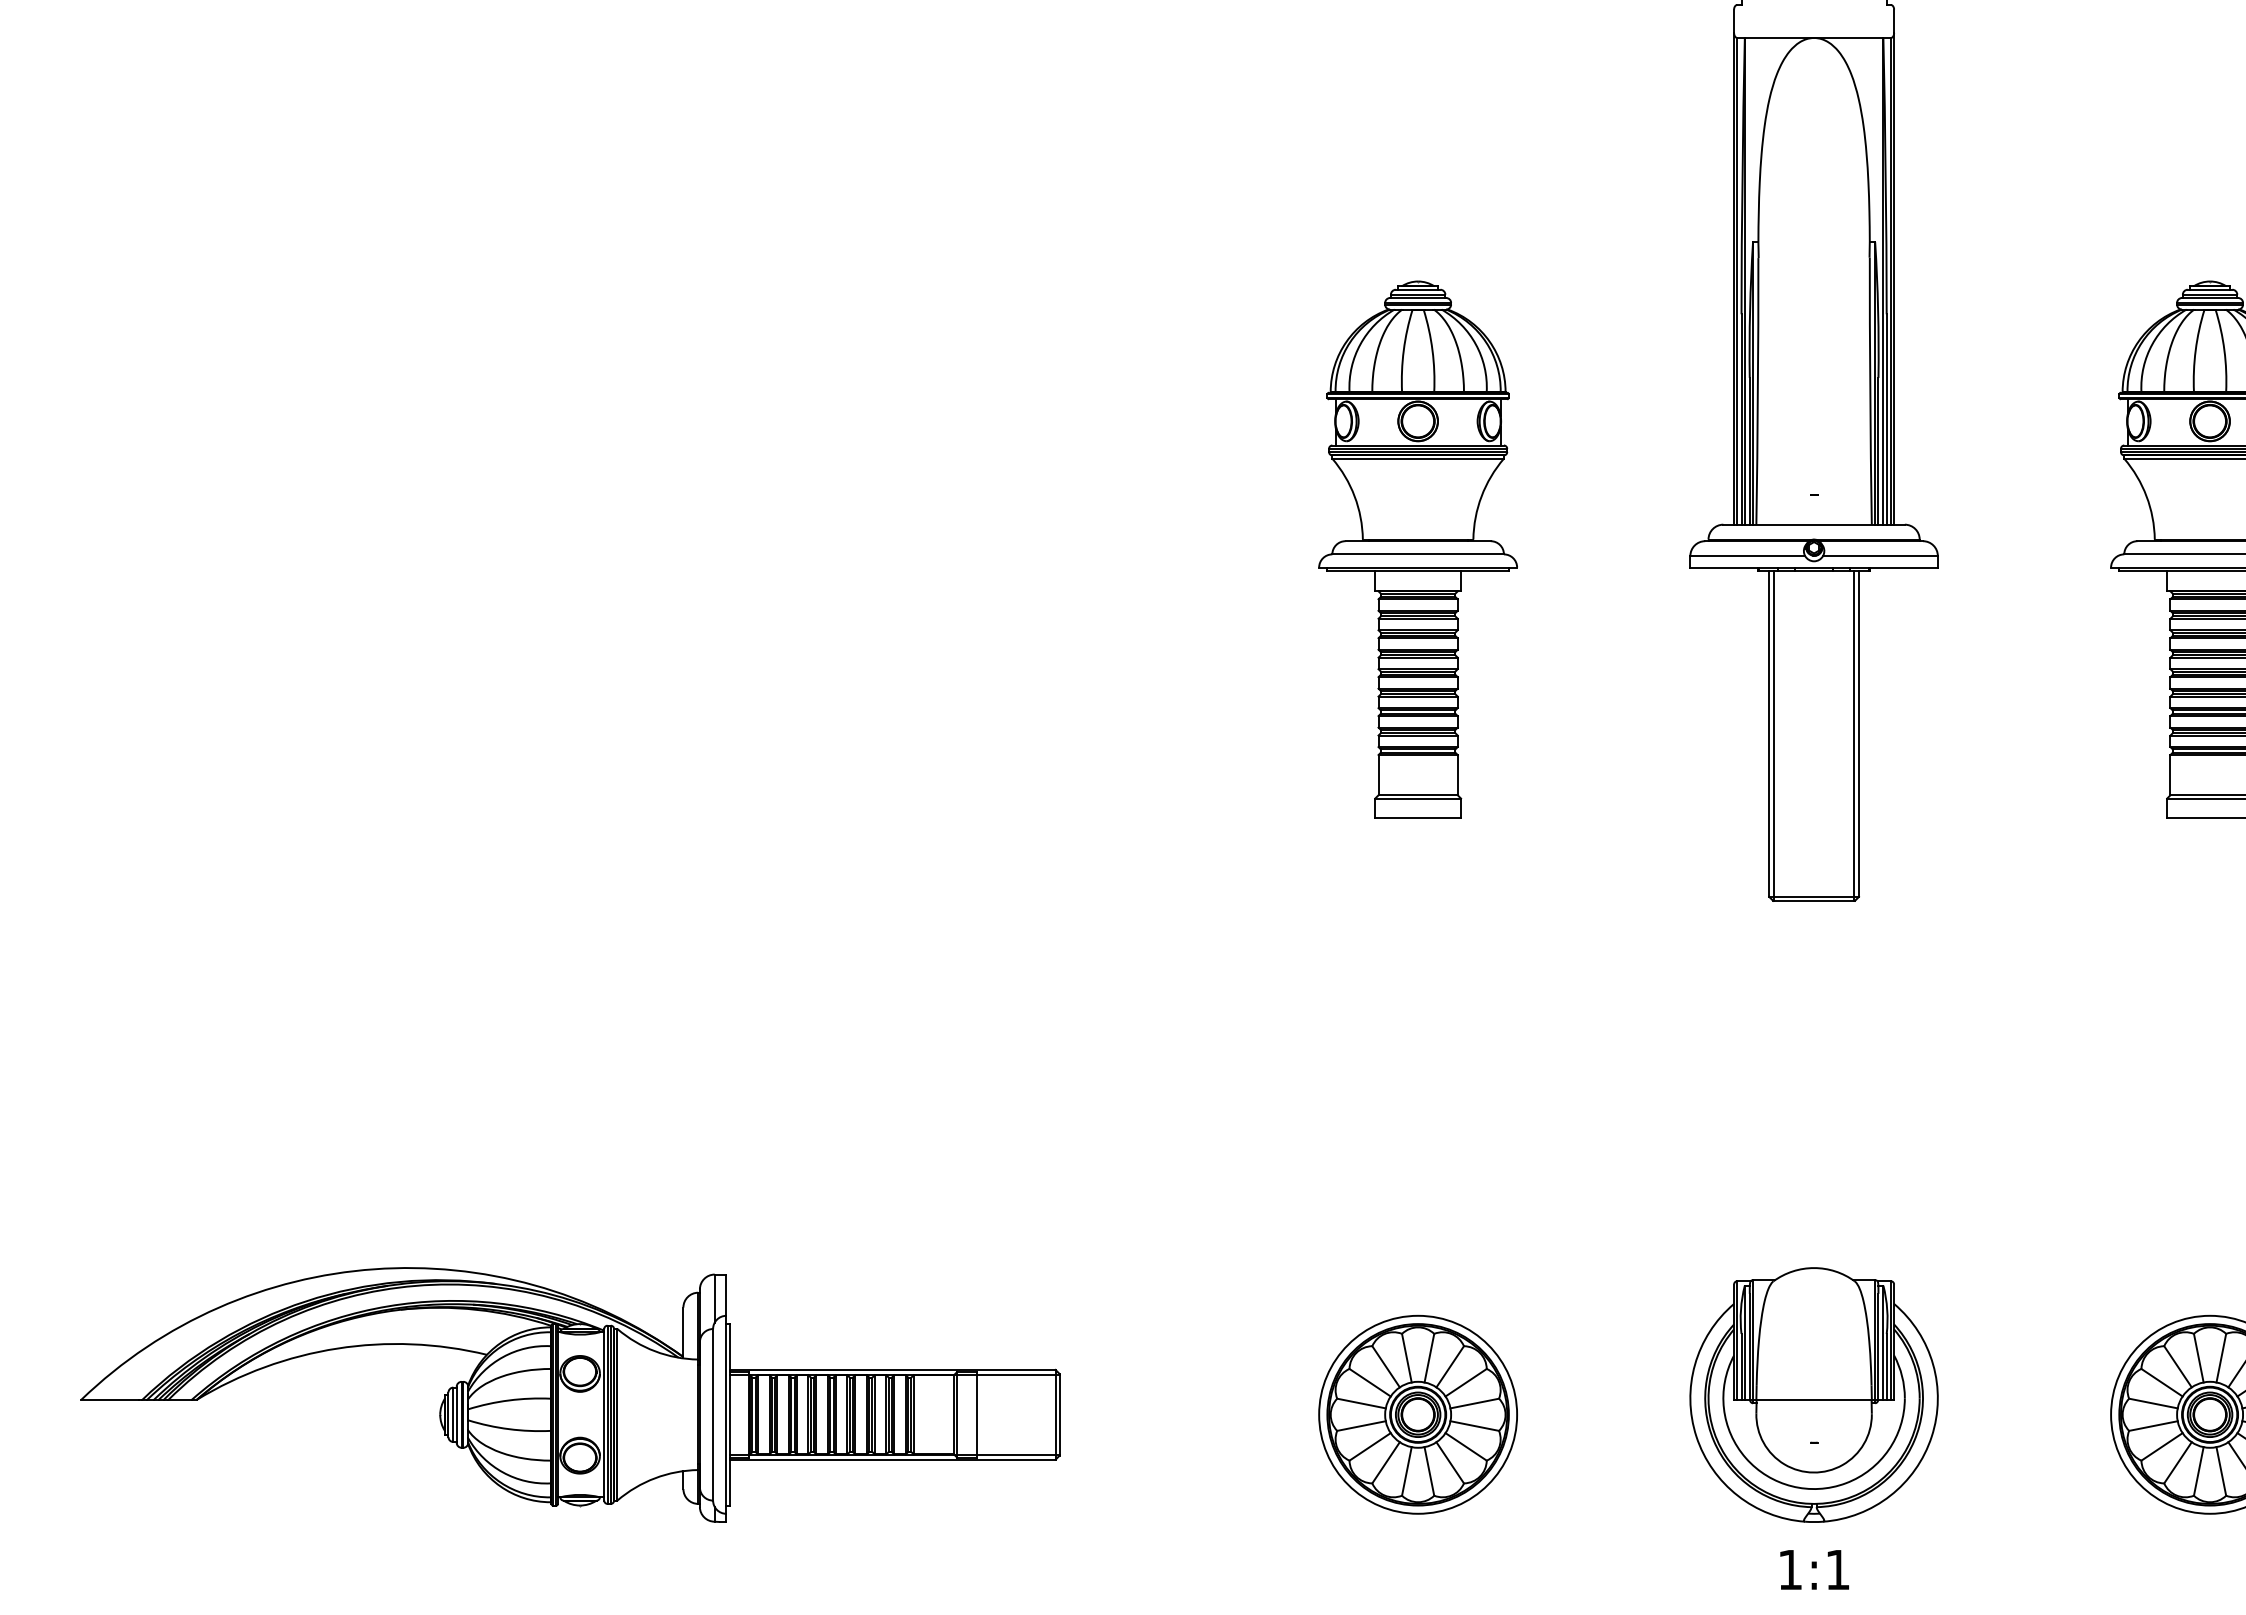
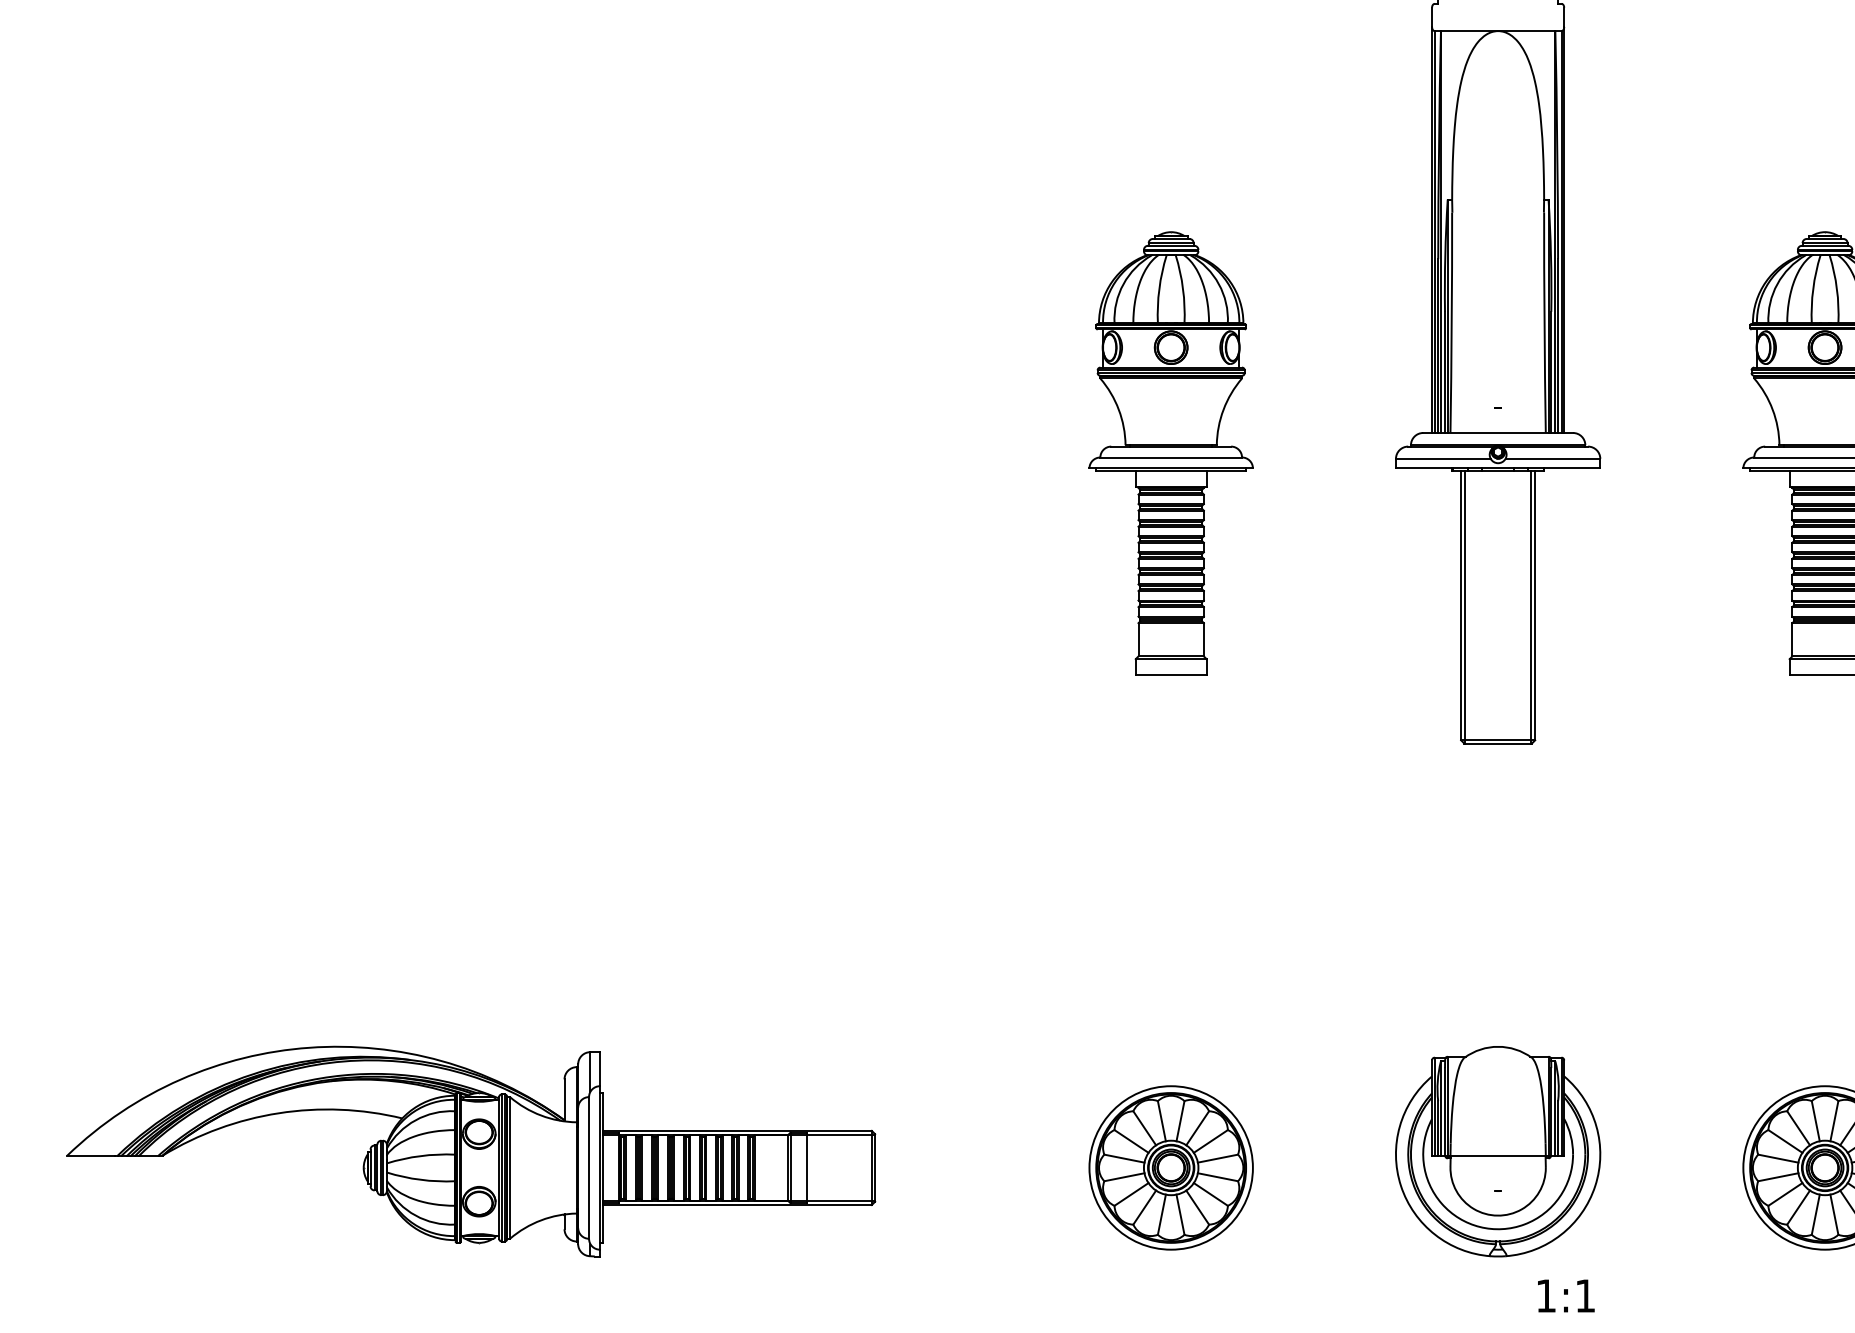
text: (1814, 1569) -> (1566, 1295), moved

